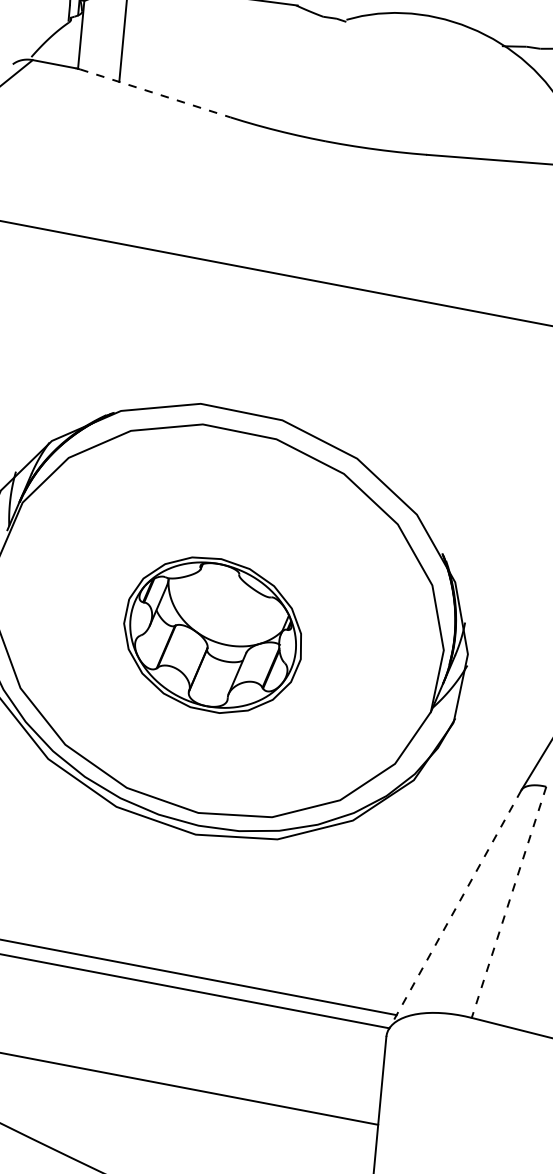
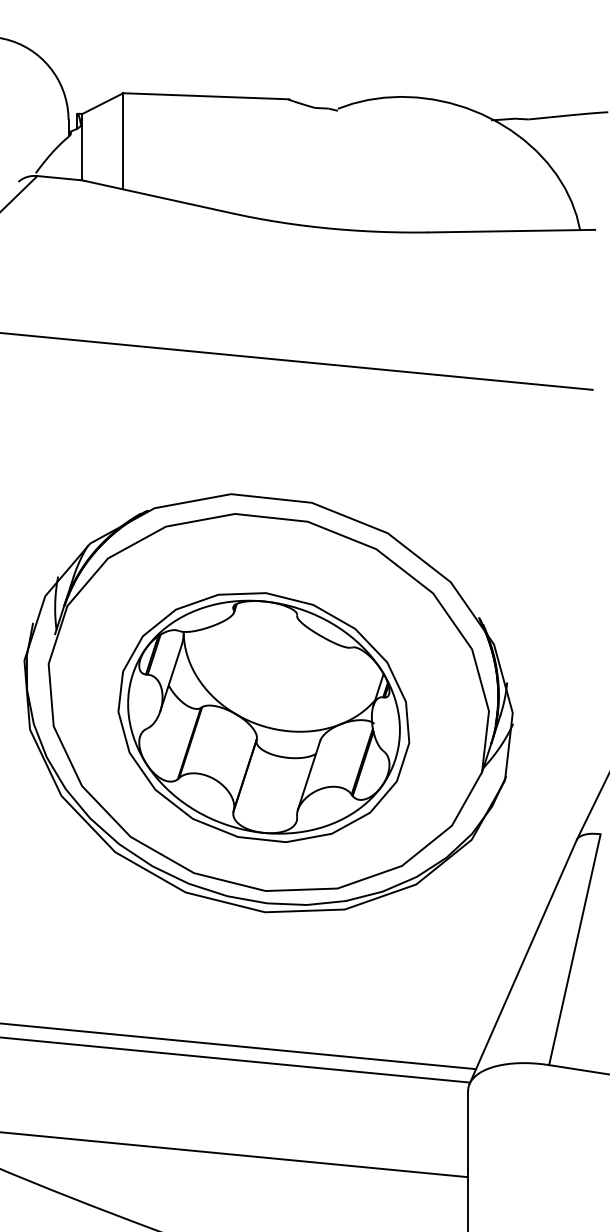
line: (155, 93) -> (159, 197), dashed -> solid
part: (212, 635) -> (263, 717), size x1.67
line: (508, 903) -> (574, 950), dashed -> solid
line: (454, 910) -> (522, 962), dashed -> solid

